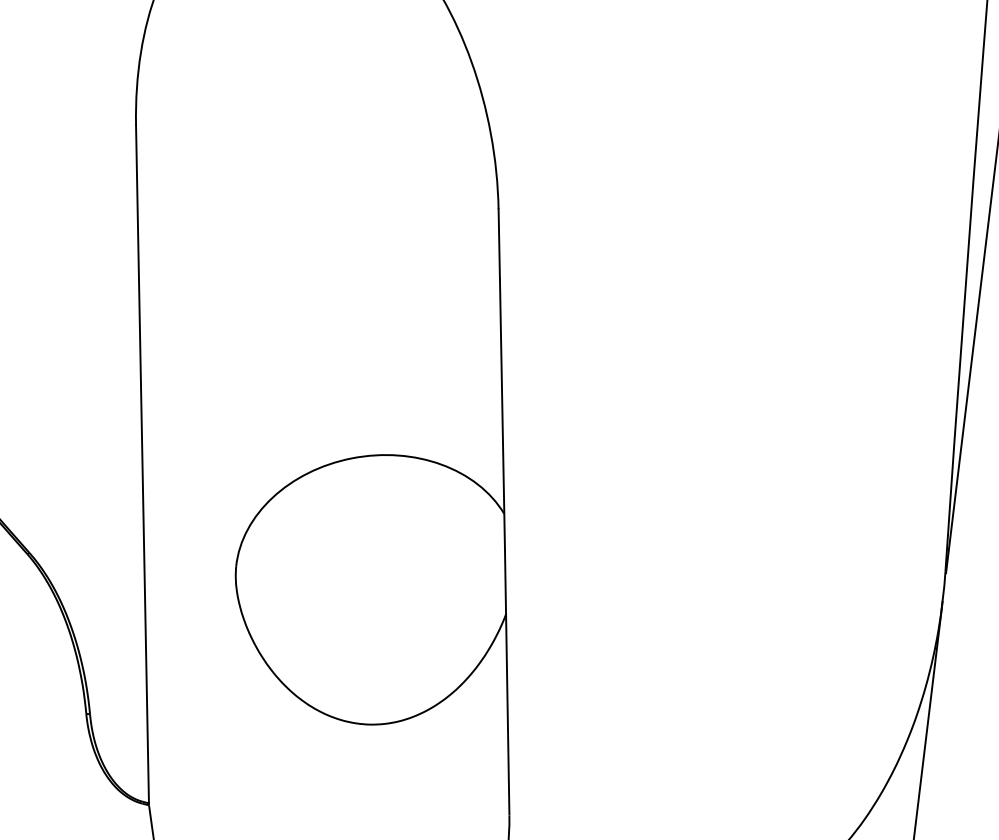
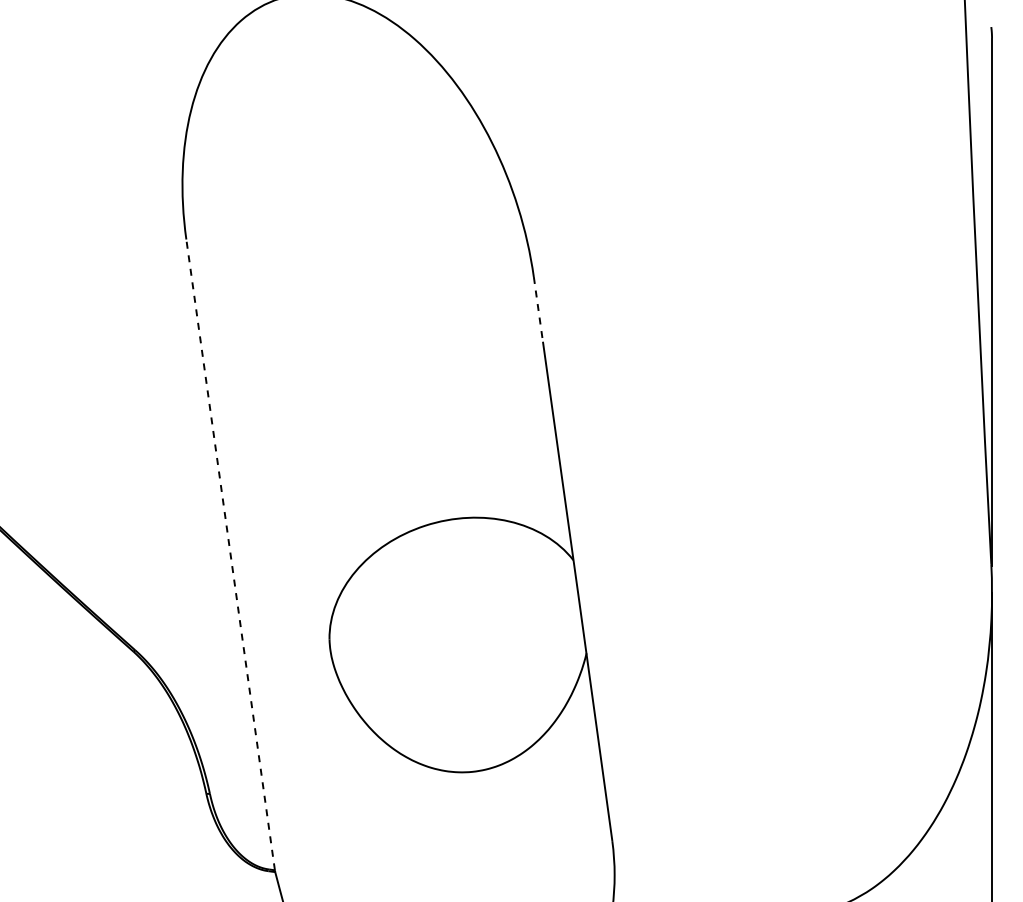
line: (499, 244) -> (538, 309), solid -> dashed
line: (142, 463) -> (230, 554), solid -> dashed

